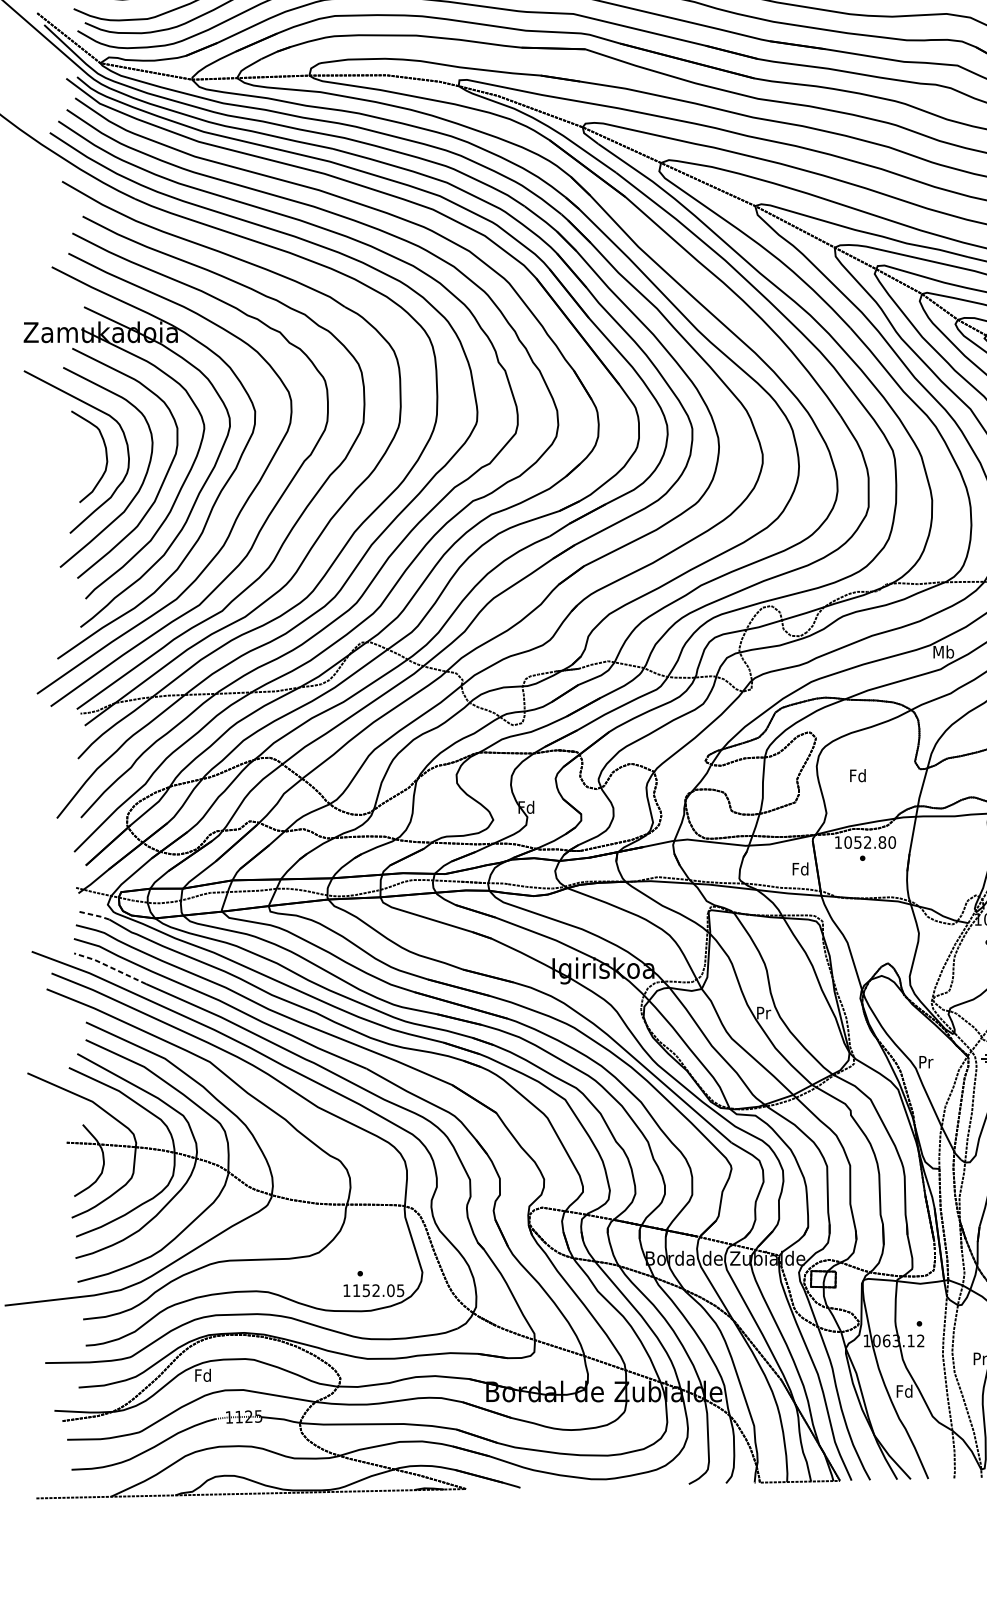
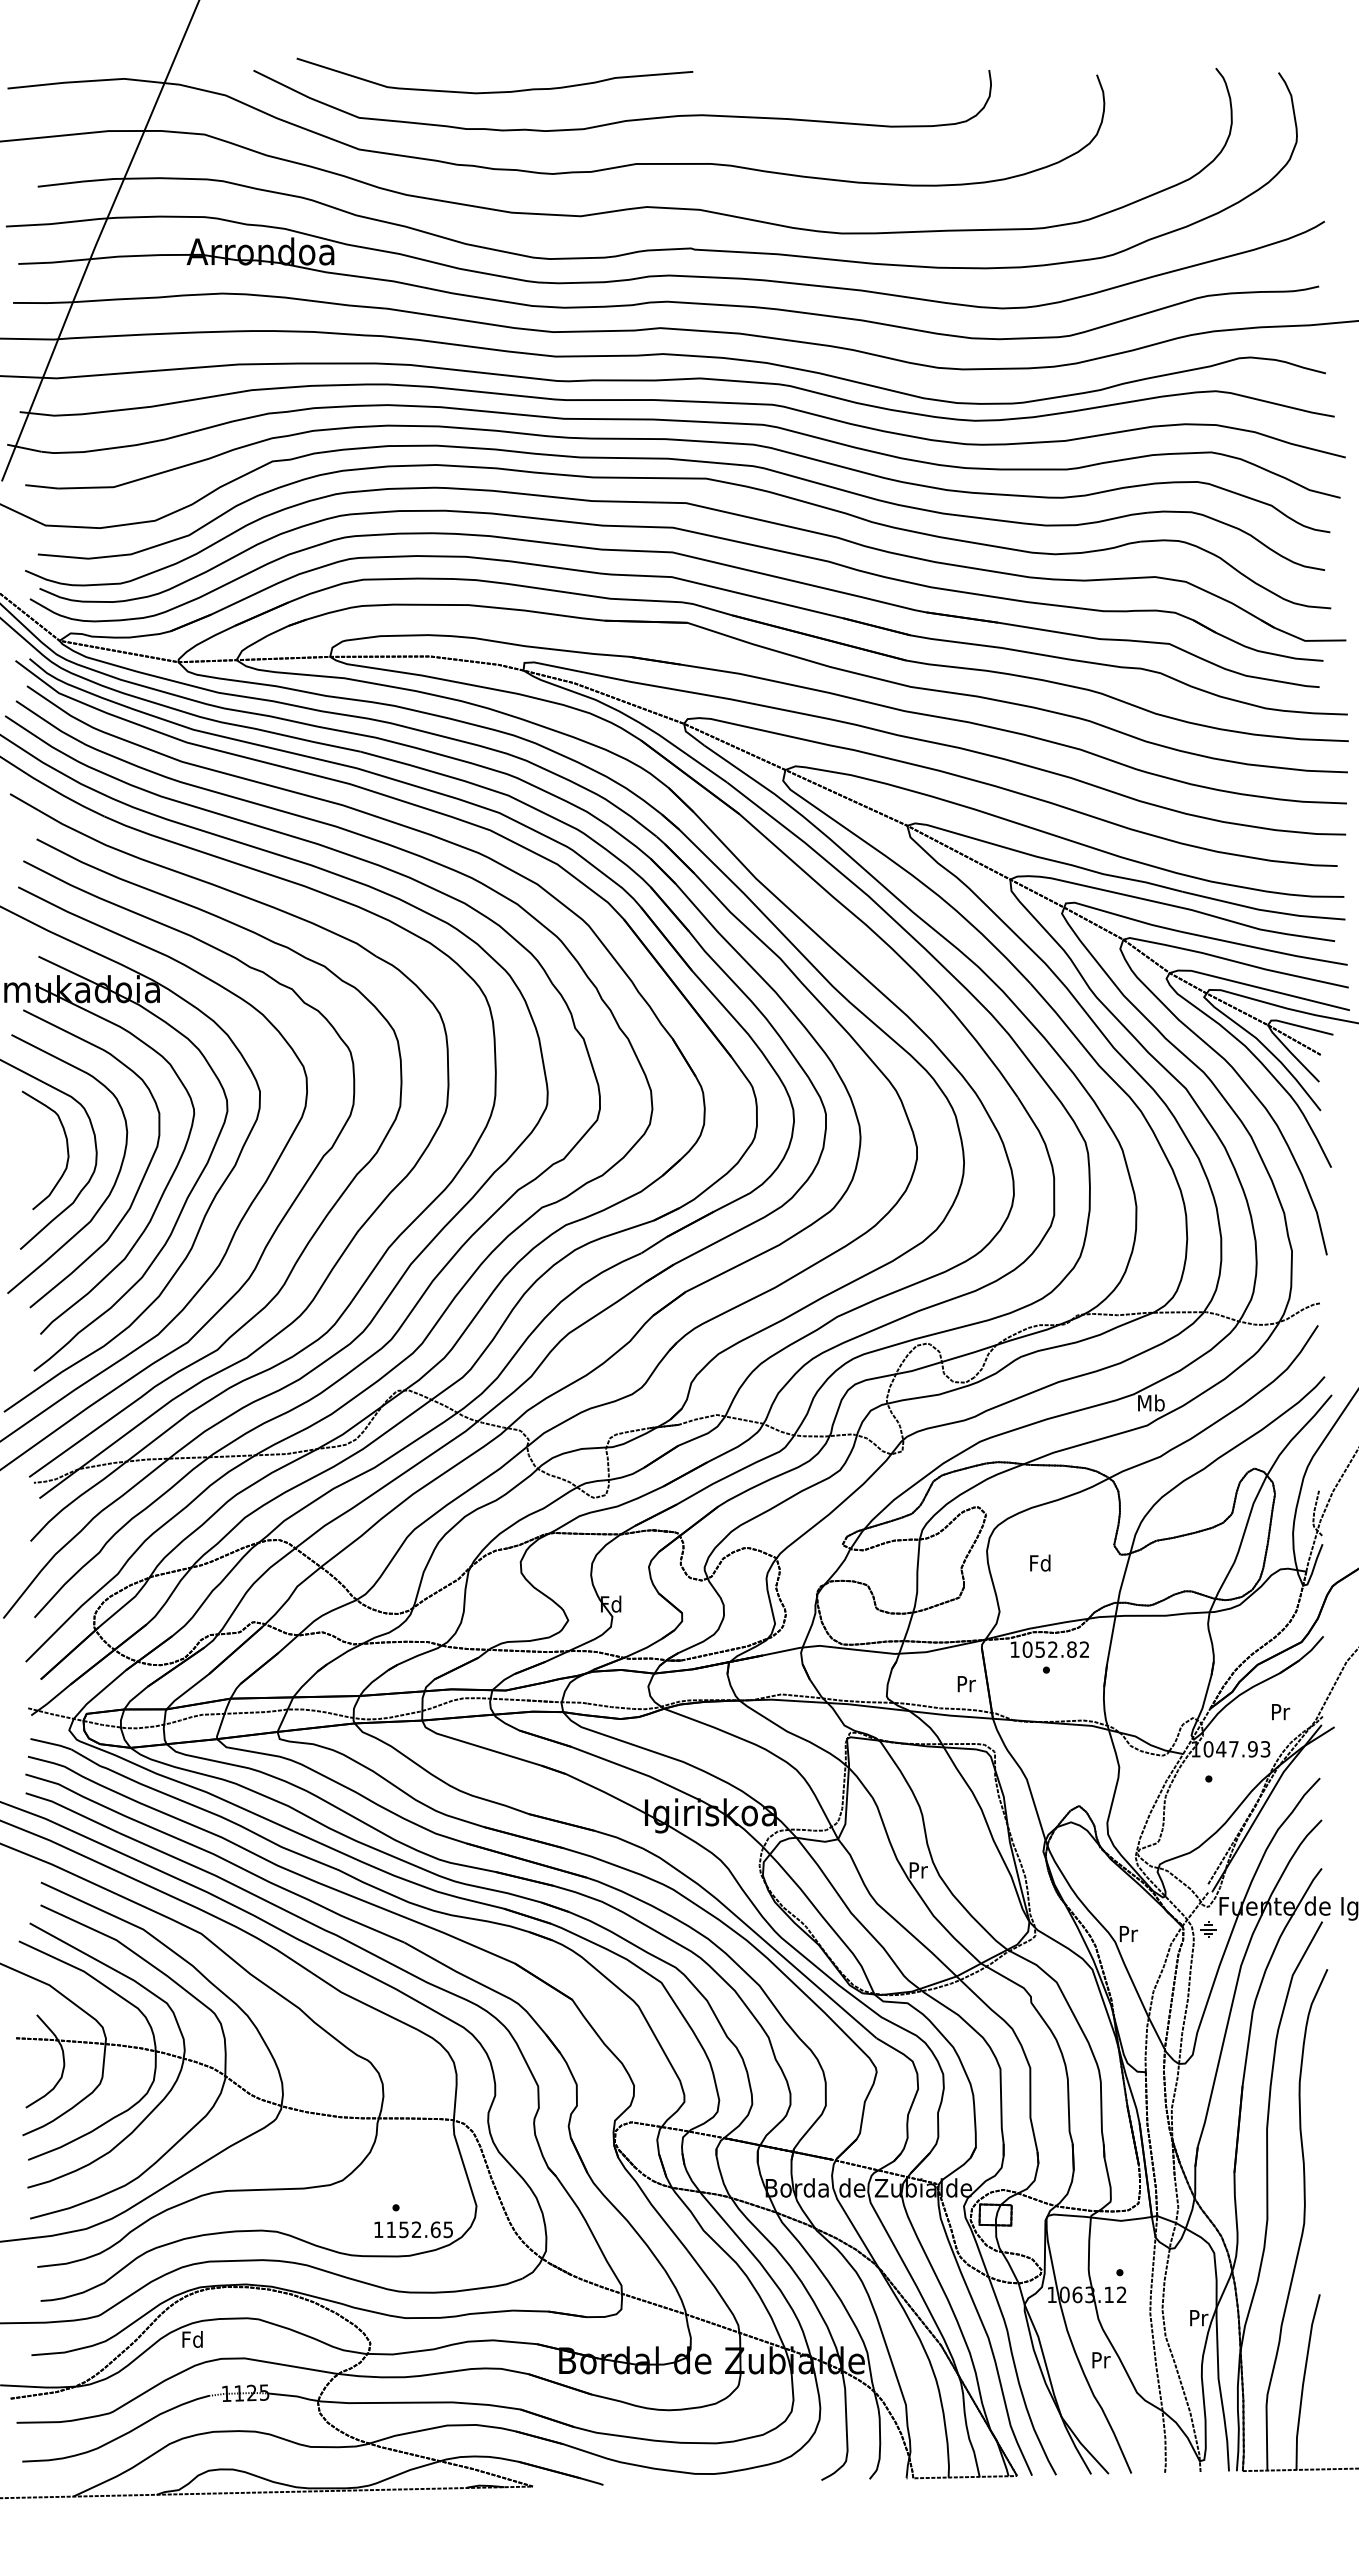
text: (892, 842) -> (1084, 1649), 1052.80 -> 1052.82
text: (800, 868) -> (965, 1683), Fd -> Pr
line: (94, 915) -> (51, 1743), dashed -> solid
line: (109, 966) -> (71, 1810), dashed -> solid
text: (390, 1290) -> (435, 2229), 1152.05 -> 1152.65
text: (904, 1390) -> (1100, 2359), Fd -> Pr

